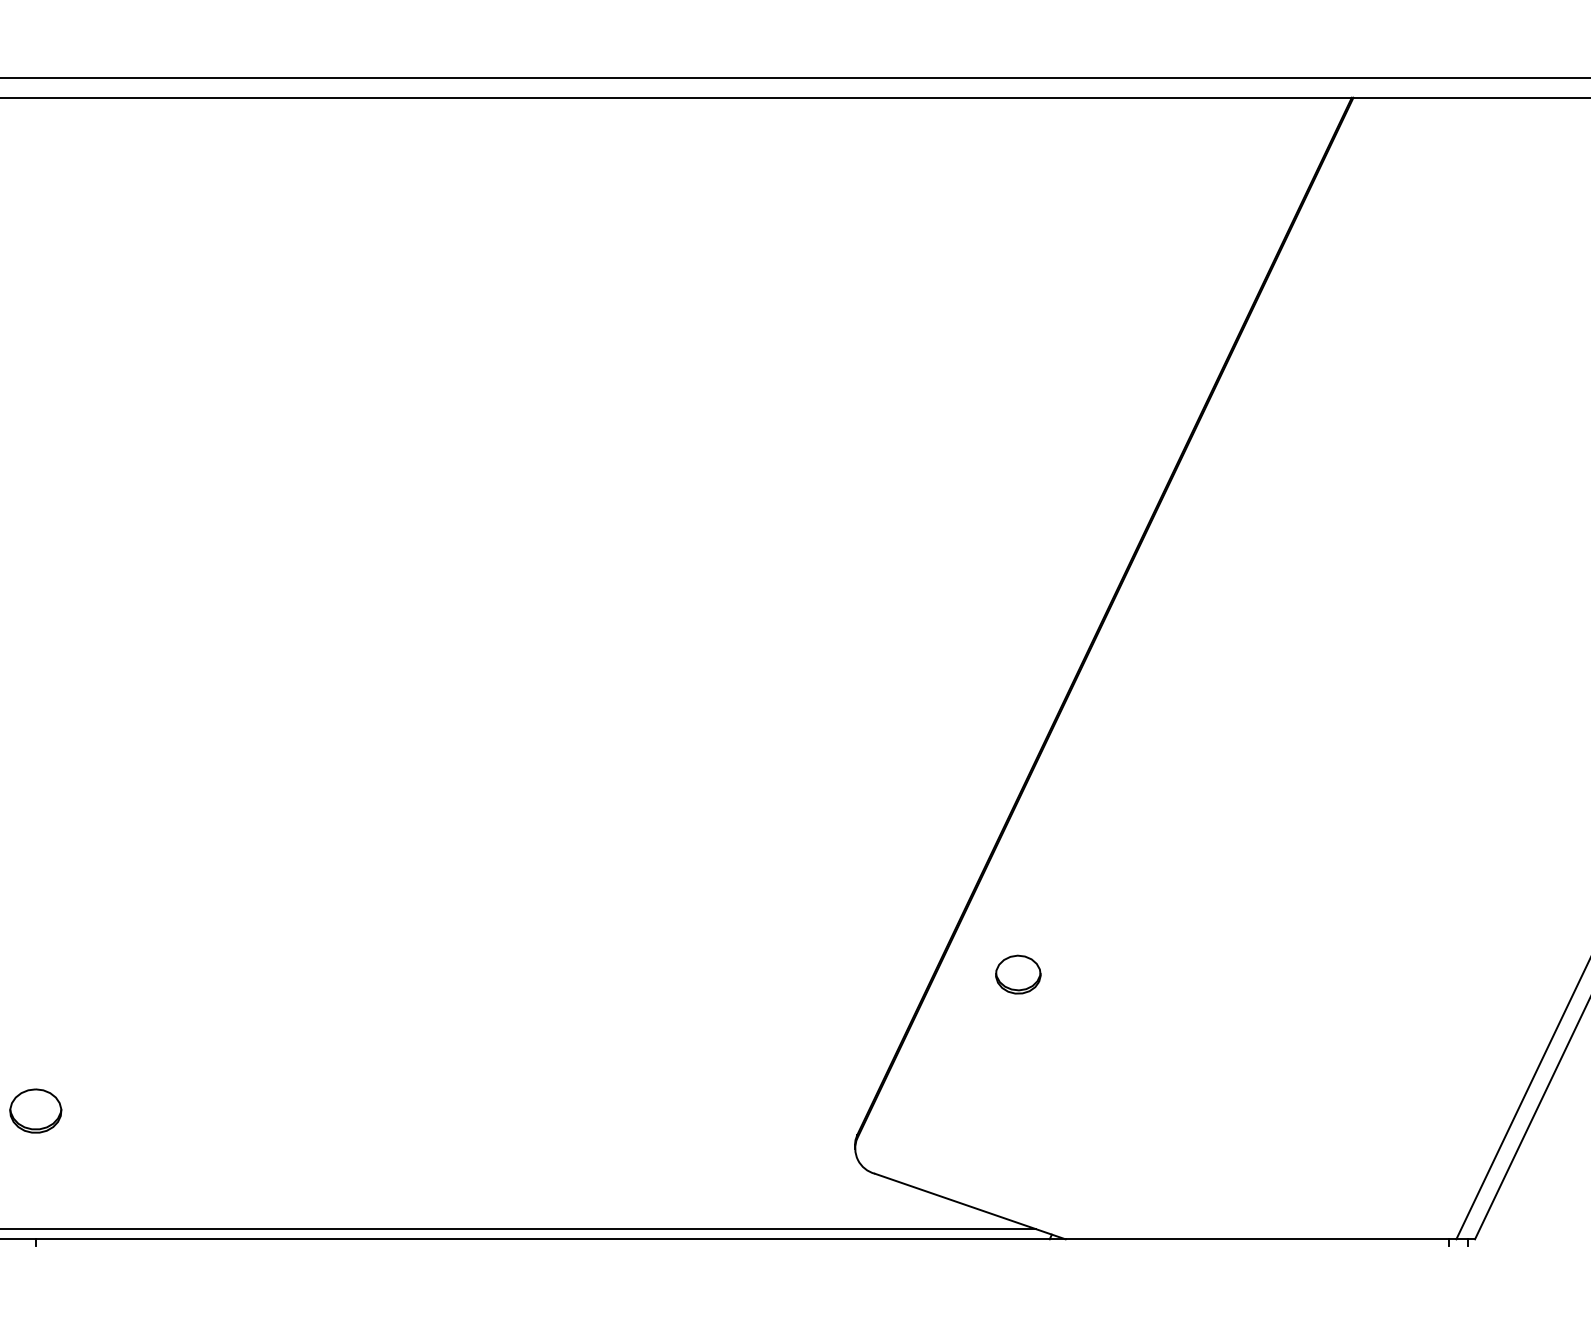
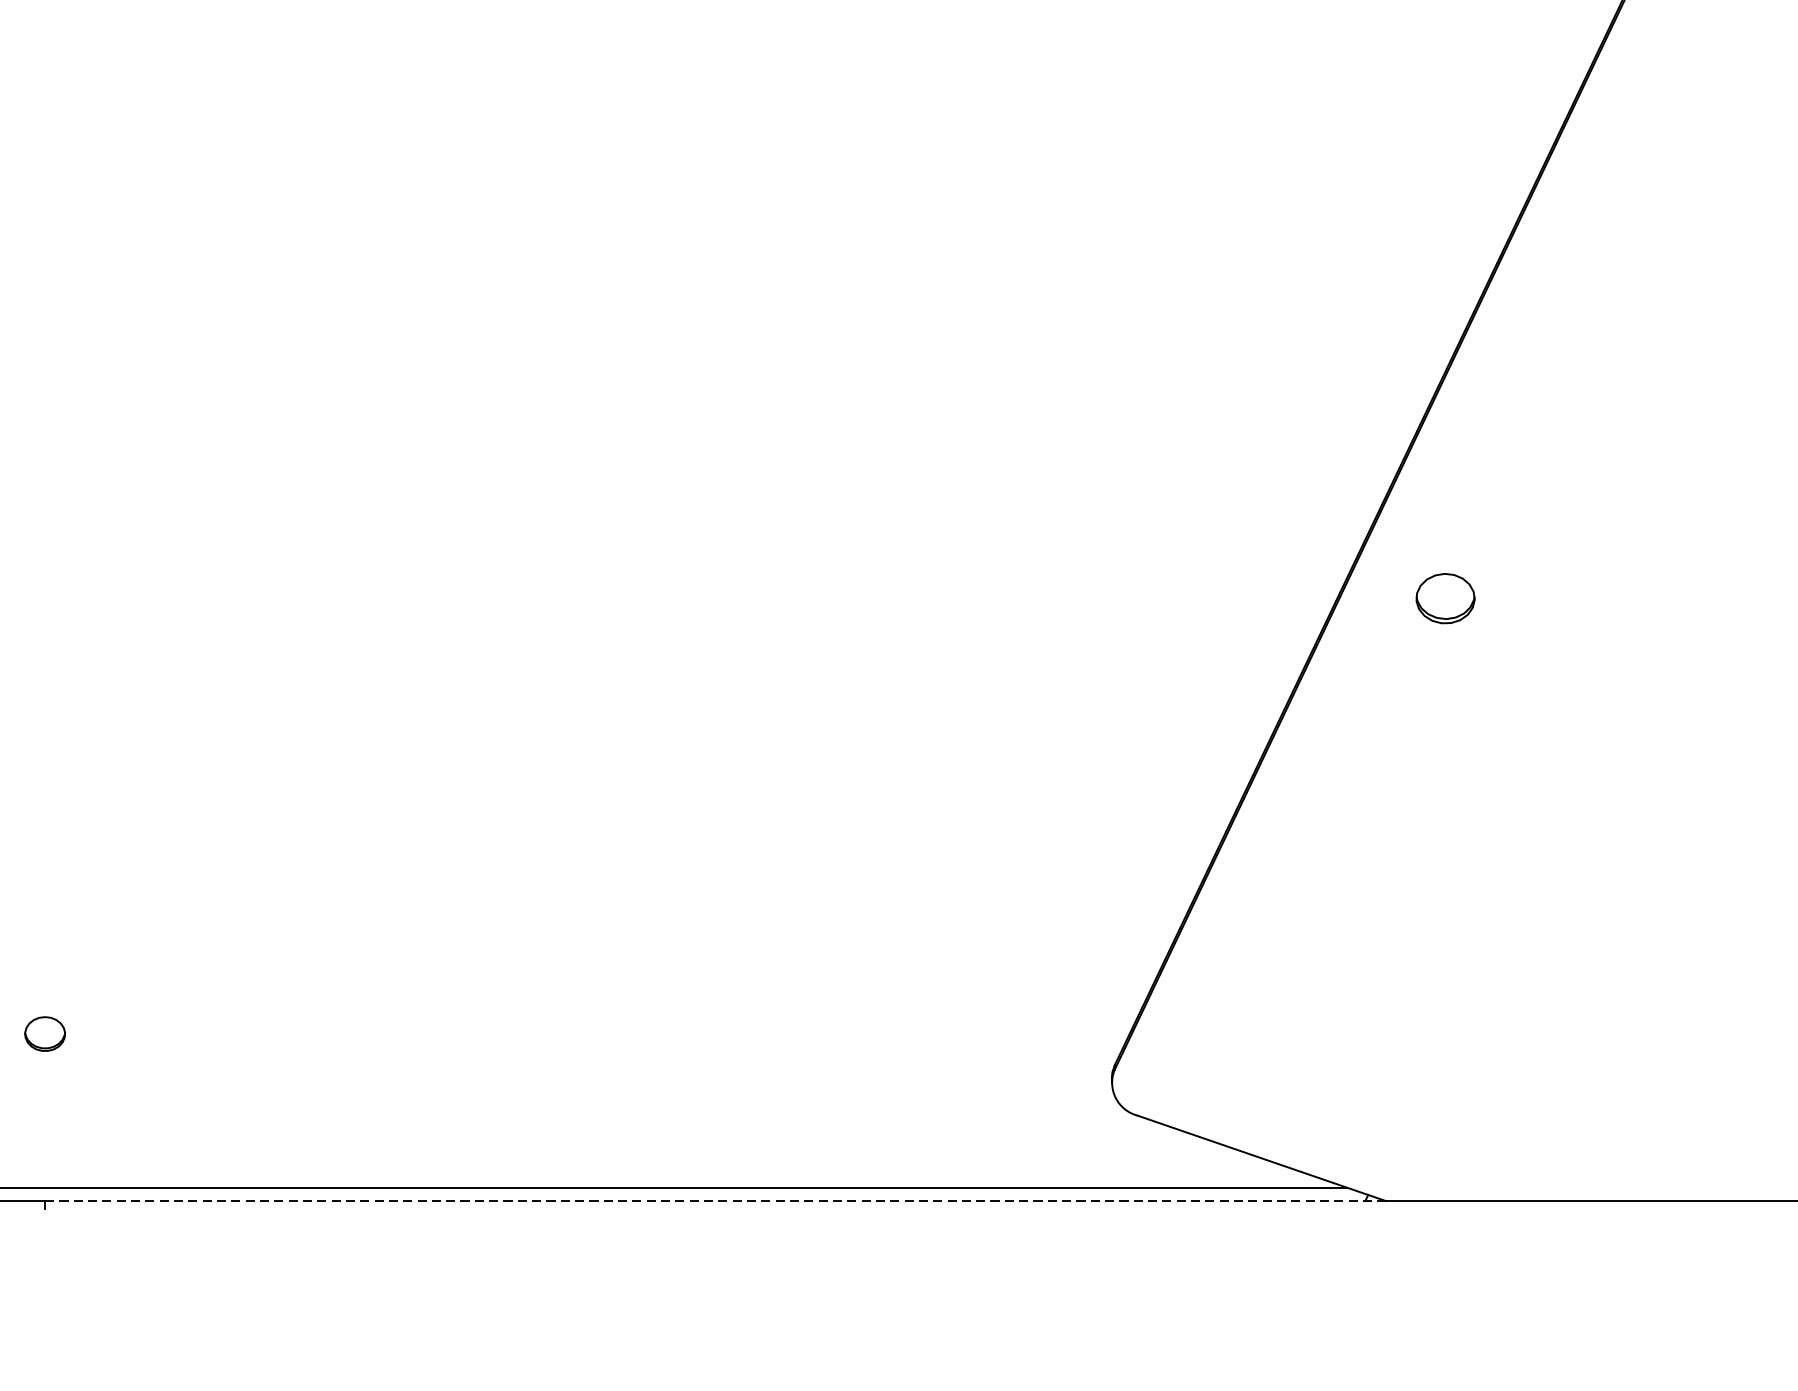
part: (1018, 974) -> (1445, 598), moved
part: (35, 1110) -> (44, 1033), size x0.6
line: (550, 1239) -> (715, 1201), solid -> dashed

